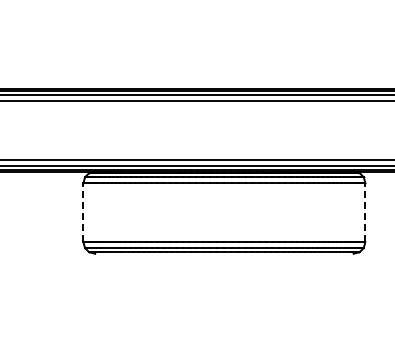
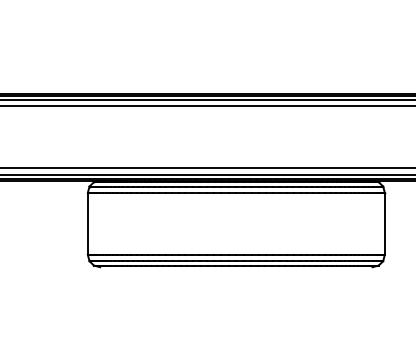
line: (83, 212) -> (87, 223), dashed -> solid
line: (365, 212) -> (384, 223), dashed -> solid

